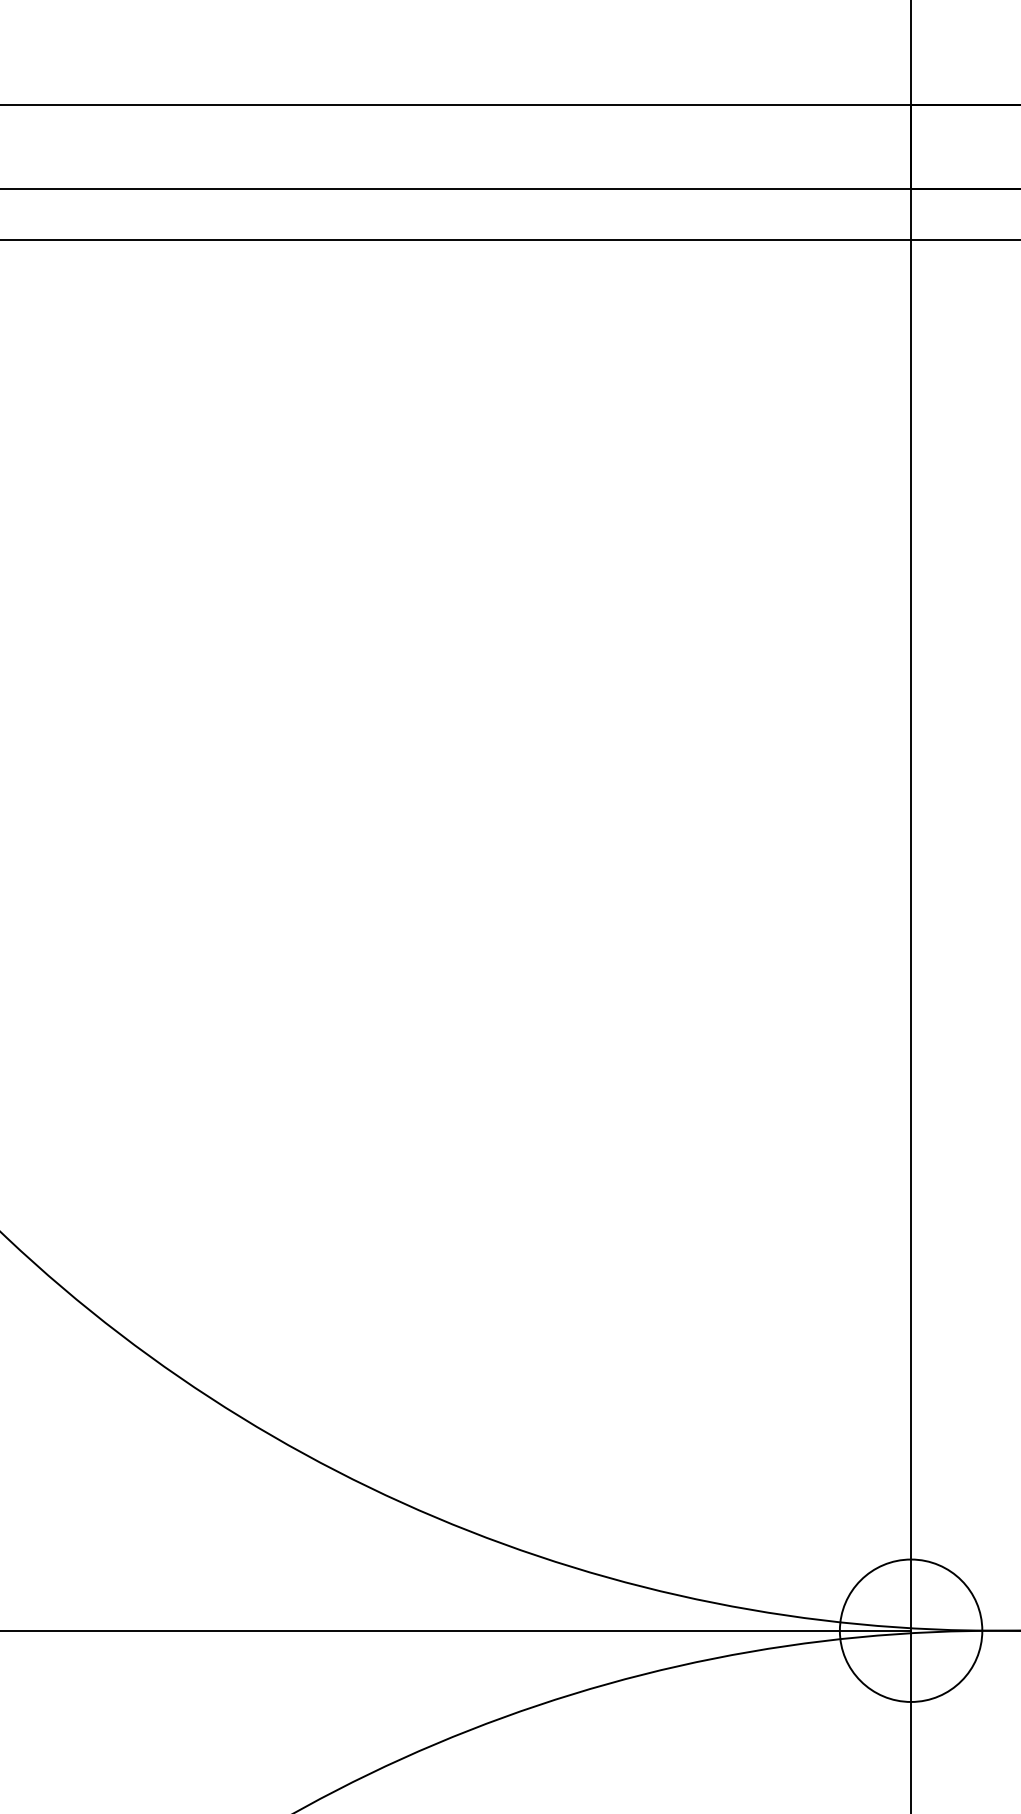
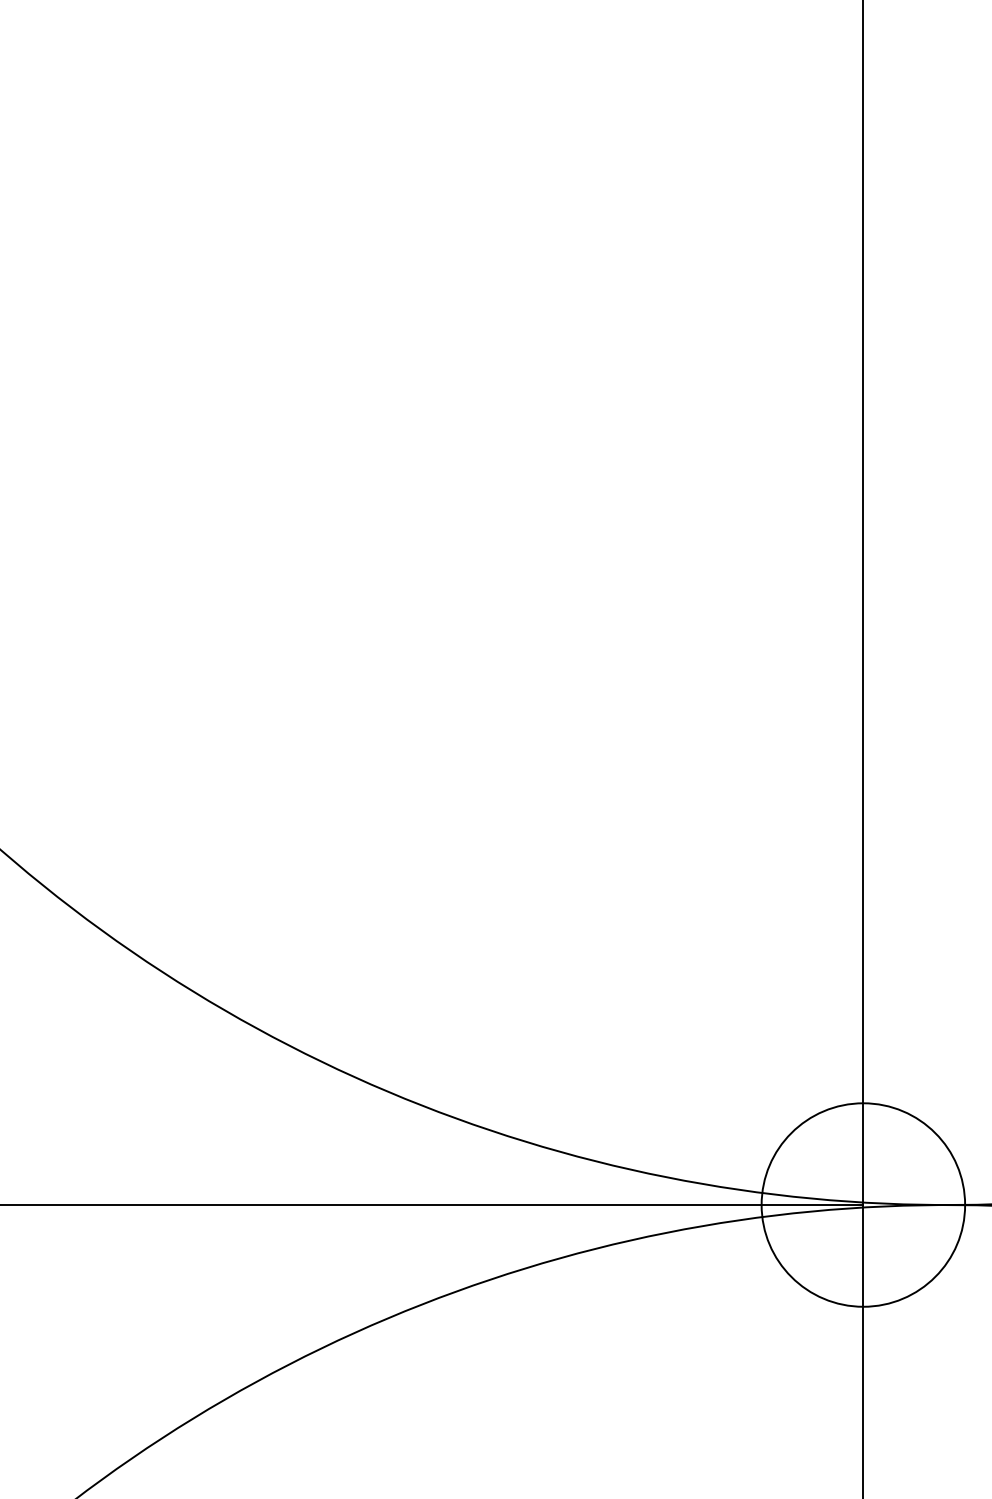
circle: (910, 1630) -> (862, 1204), size x1.43

